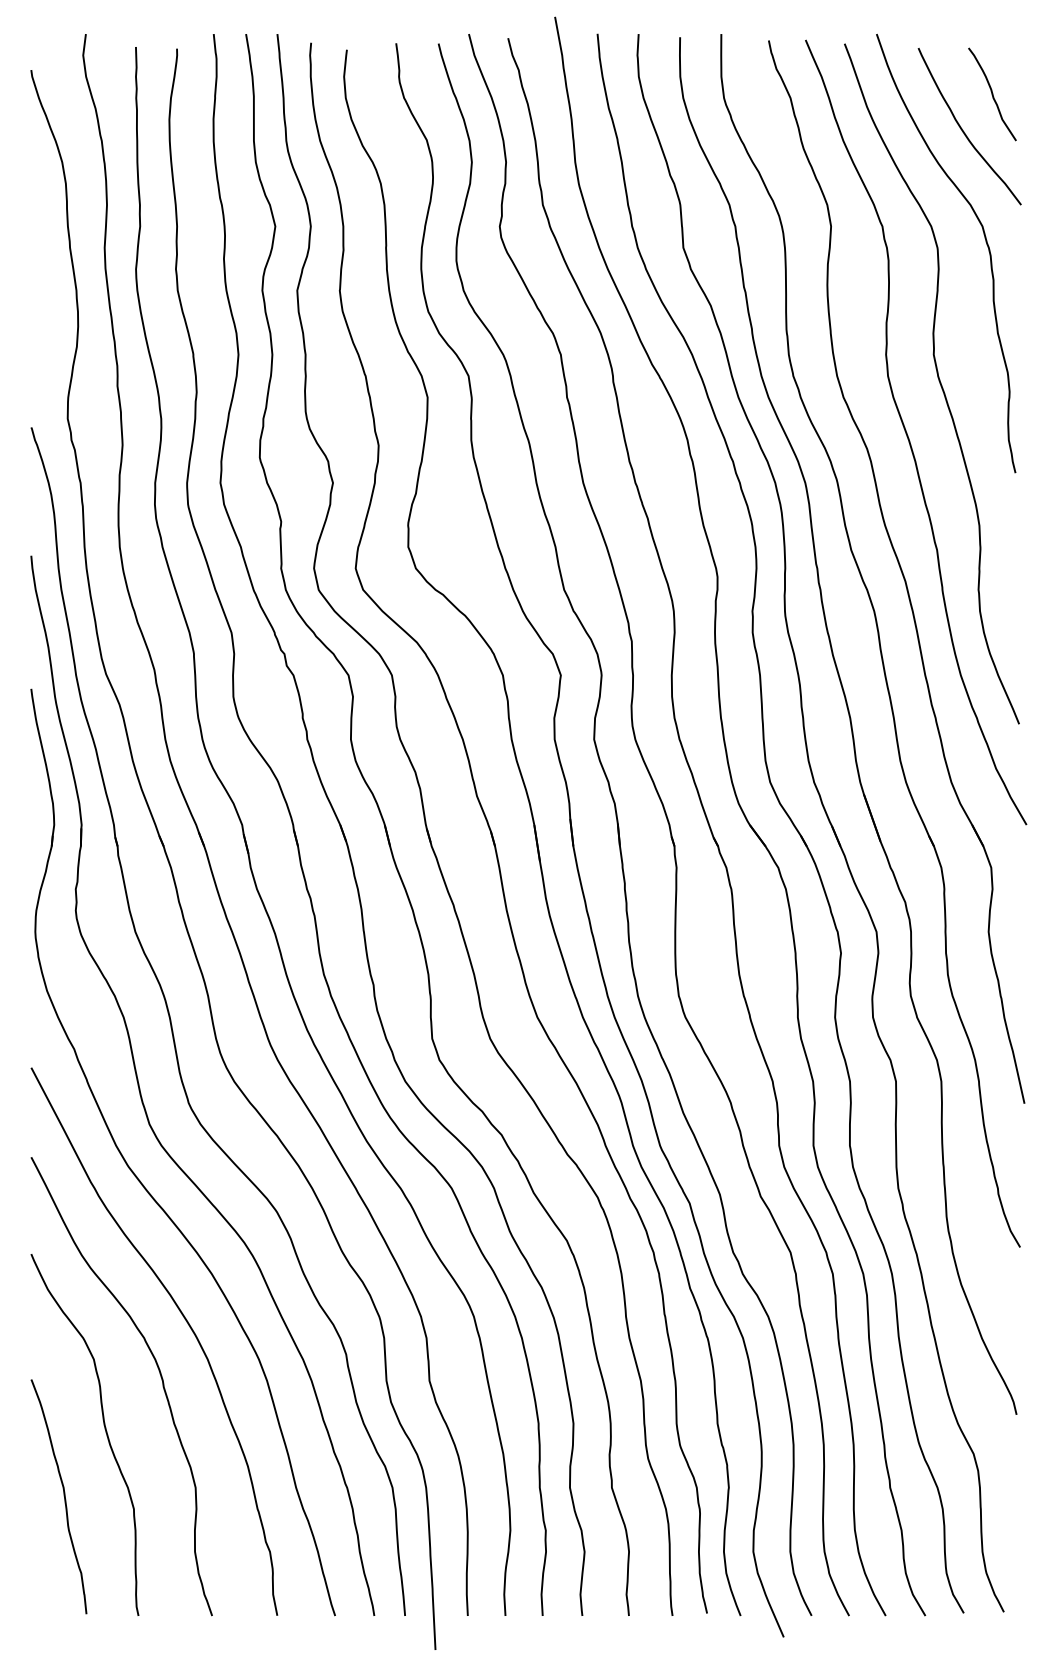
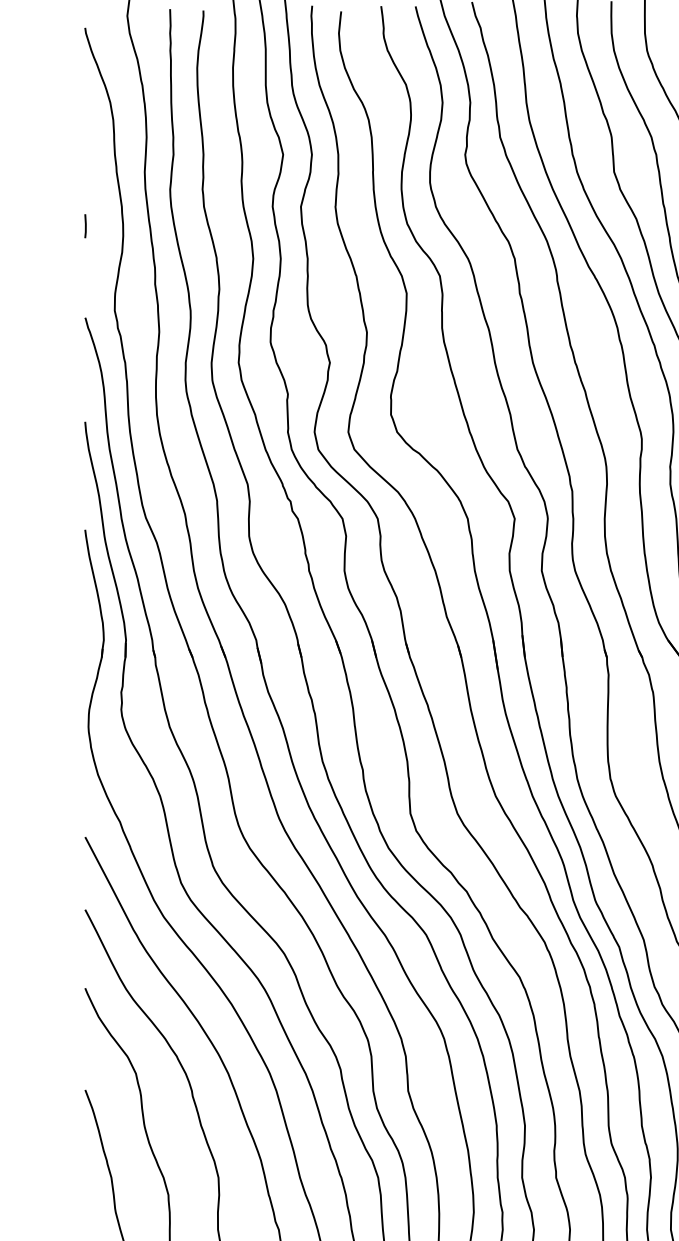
line: (31, 314) -> (85, 226), added

